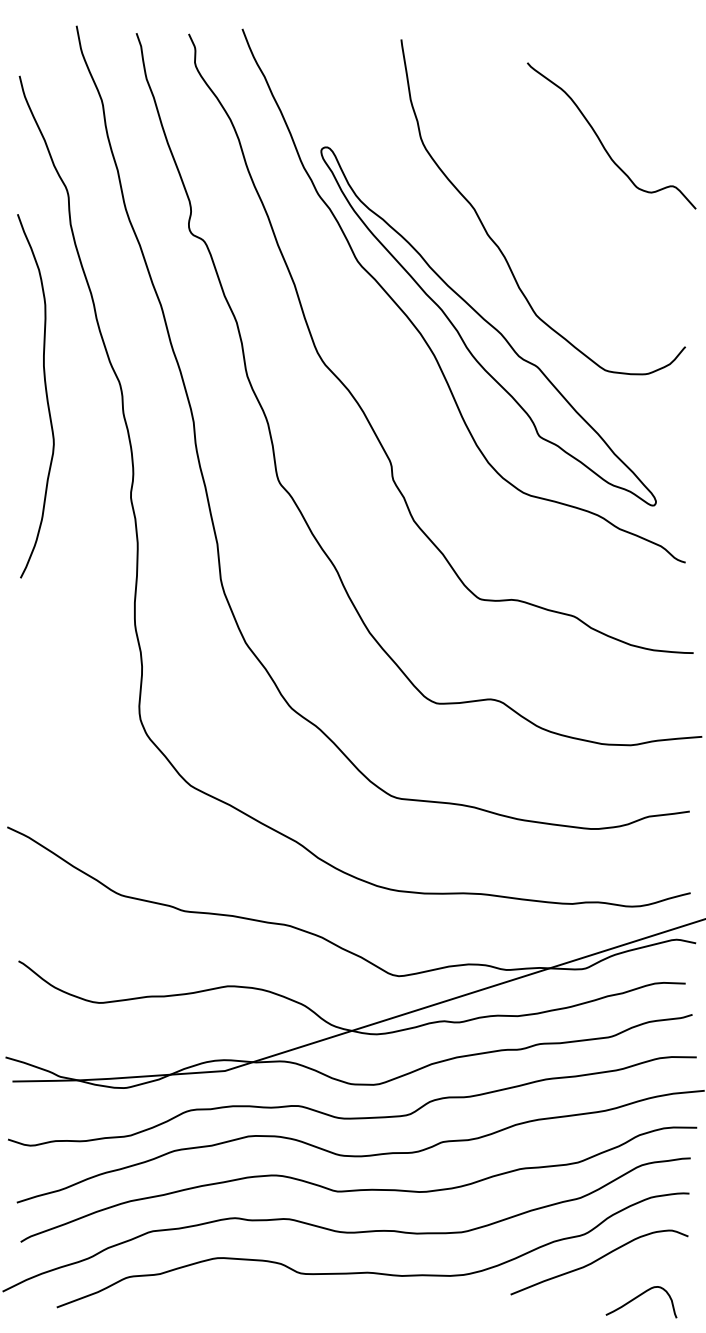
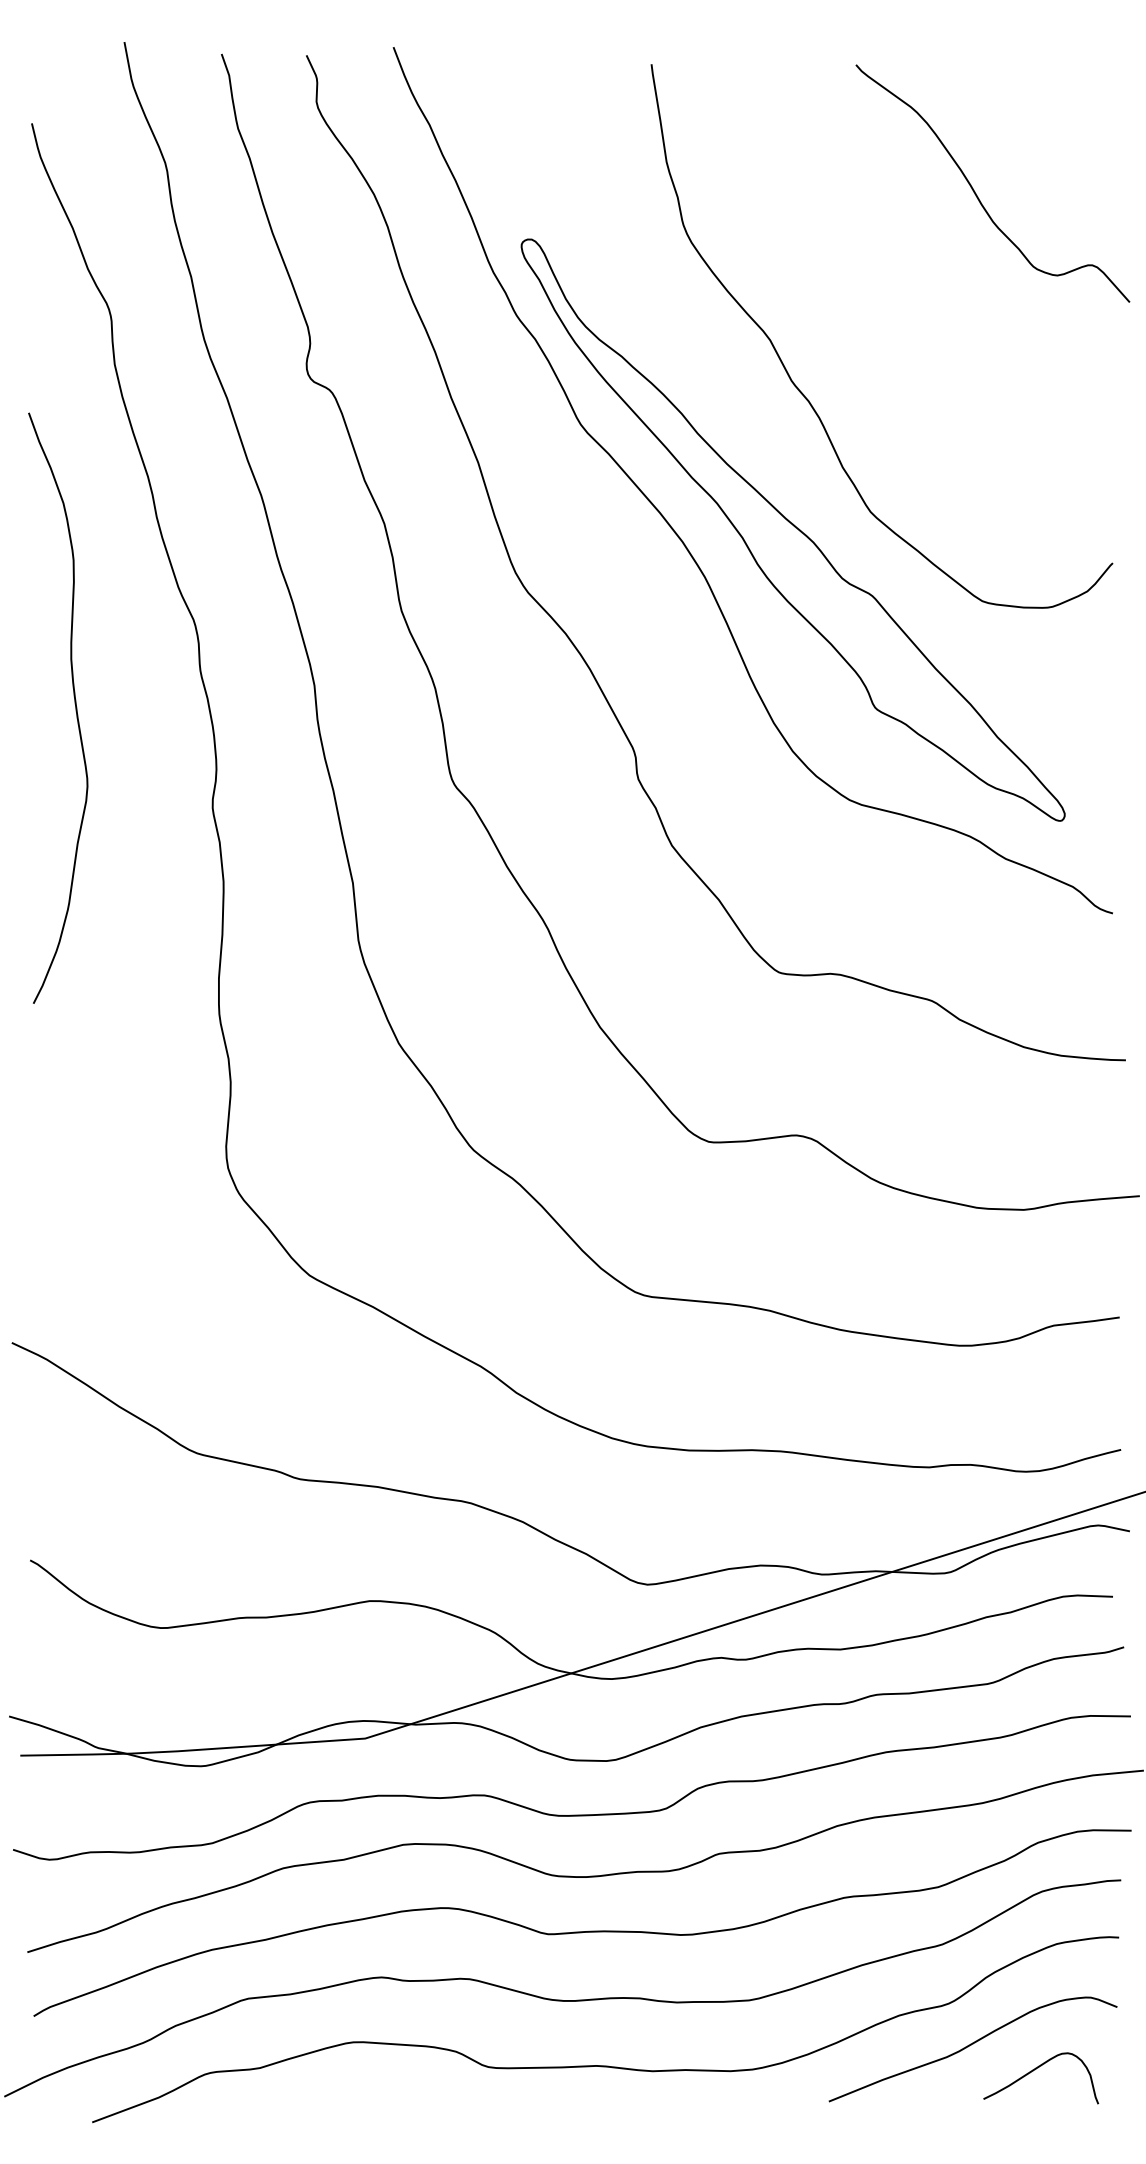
curve: (602, 142) -> (977, 194), moved
curve: (45, 394) -> (73, 705), moved
curve: (638, 1297) -> (1036, 2070), moved

